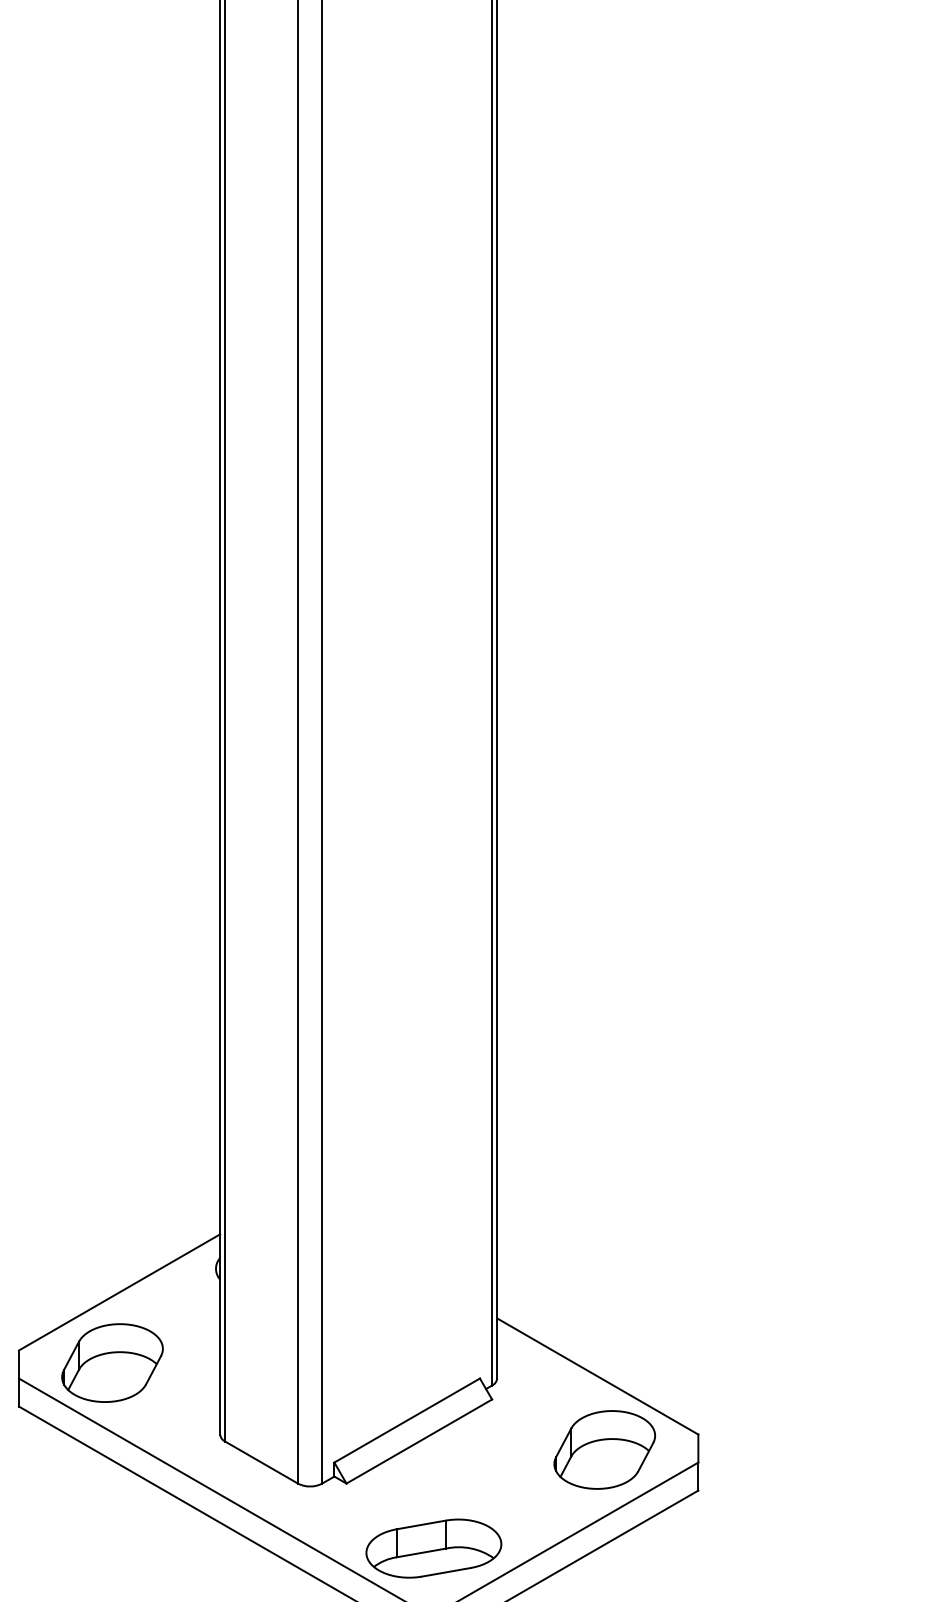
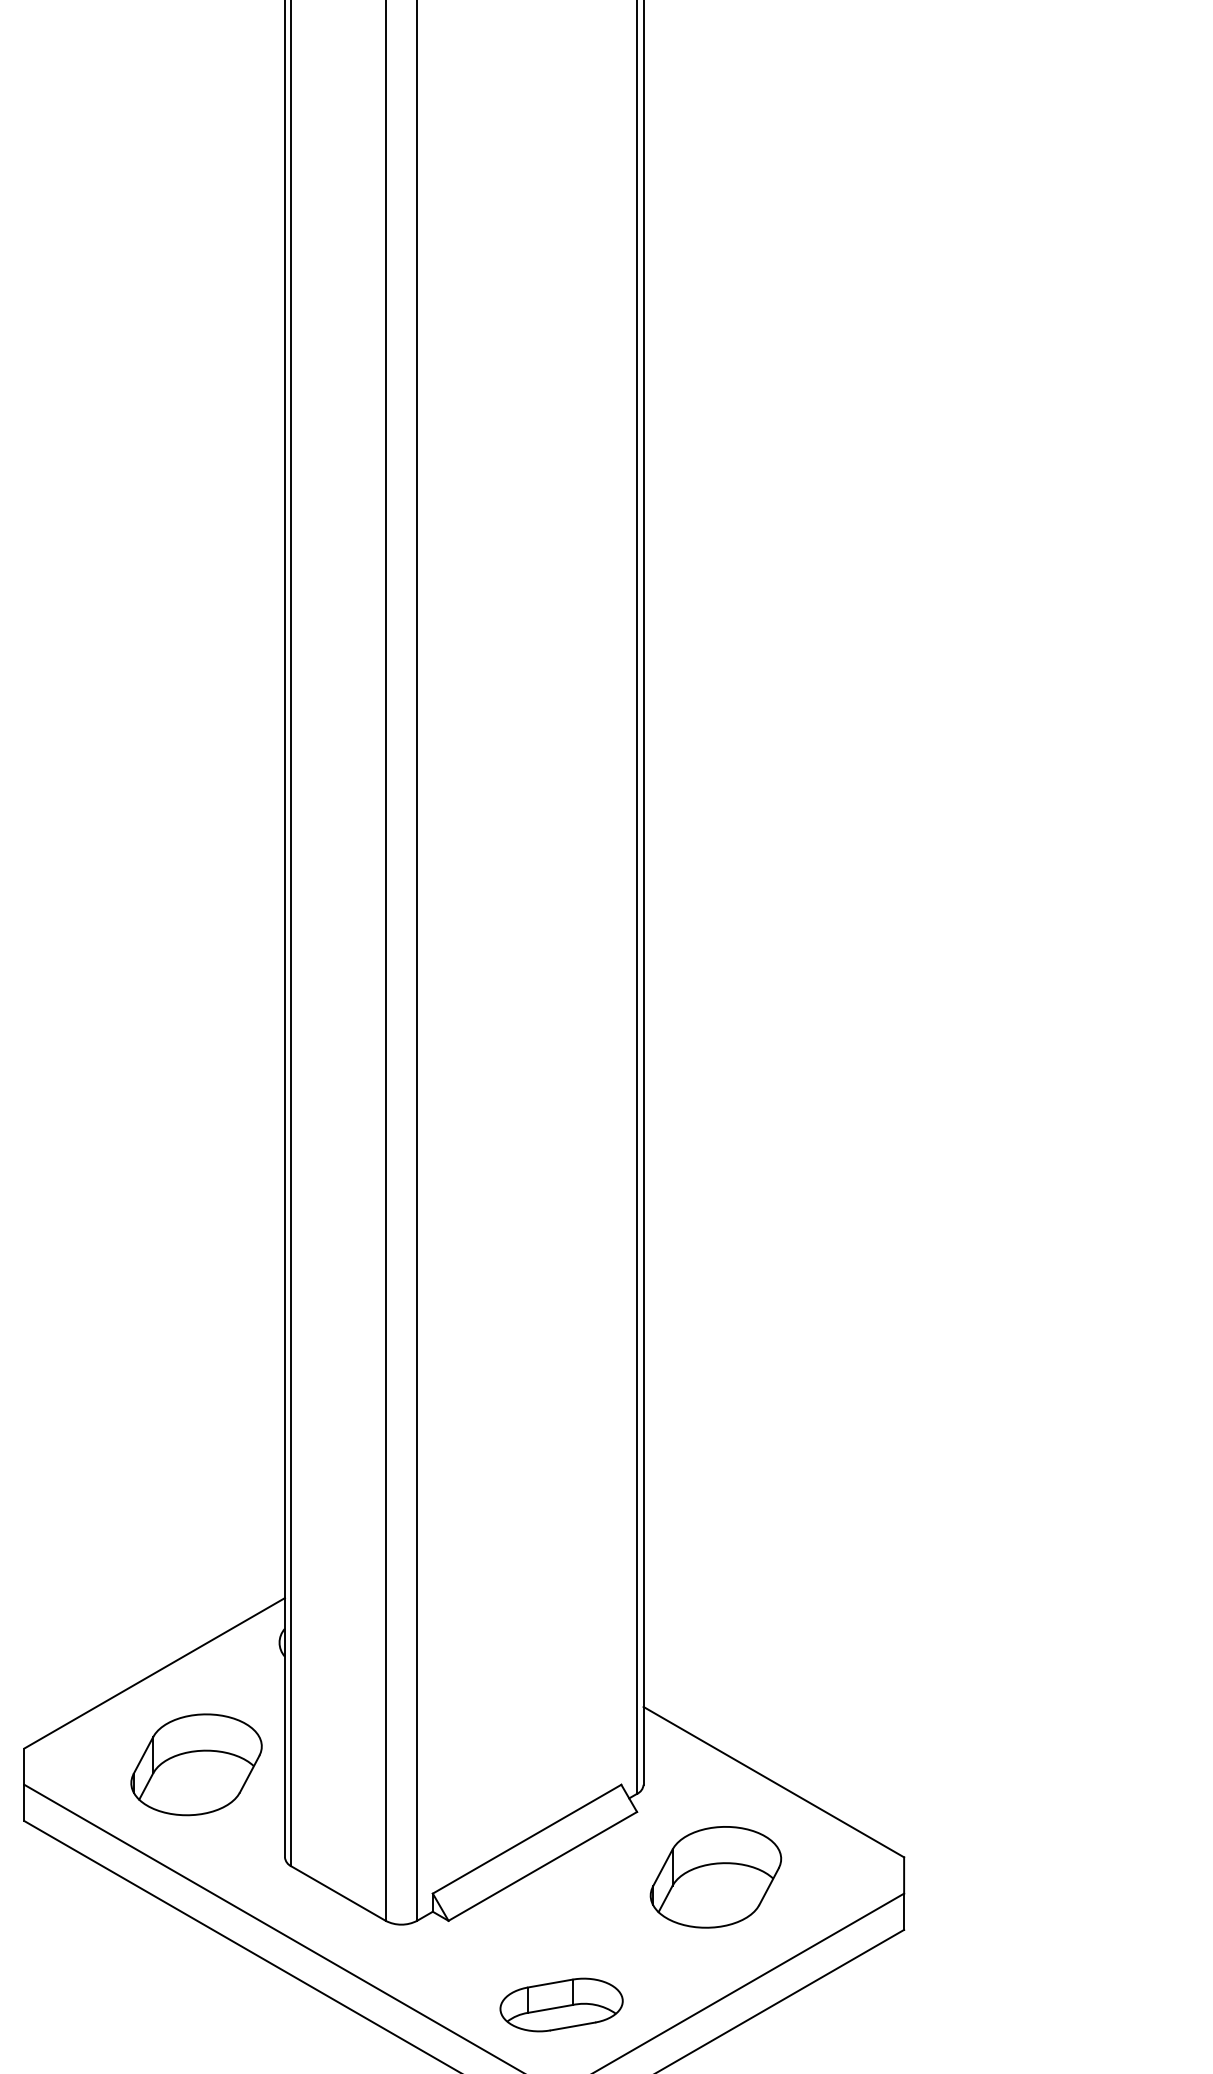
part: (112, 1362) -> (196, 1764), moved
part: (604, 1450) -> (715, 1877), moved
part: (433, 1548) -> (561, 2004), size x0.7

